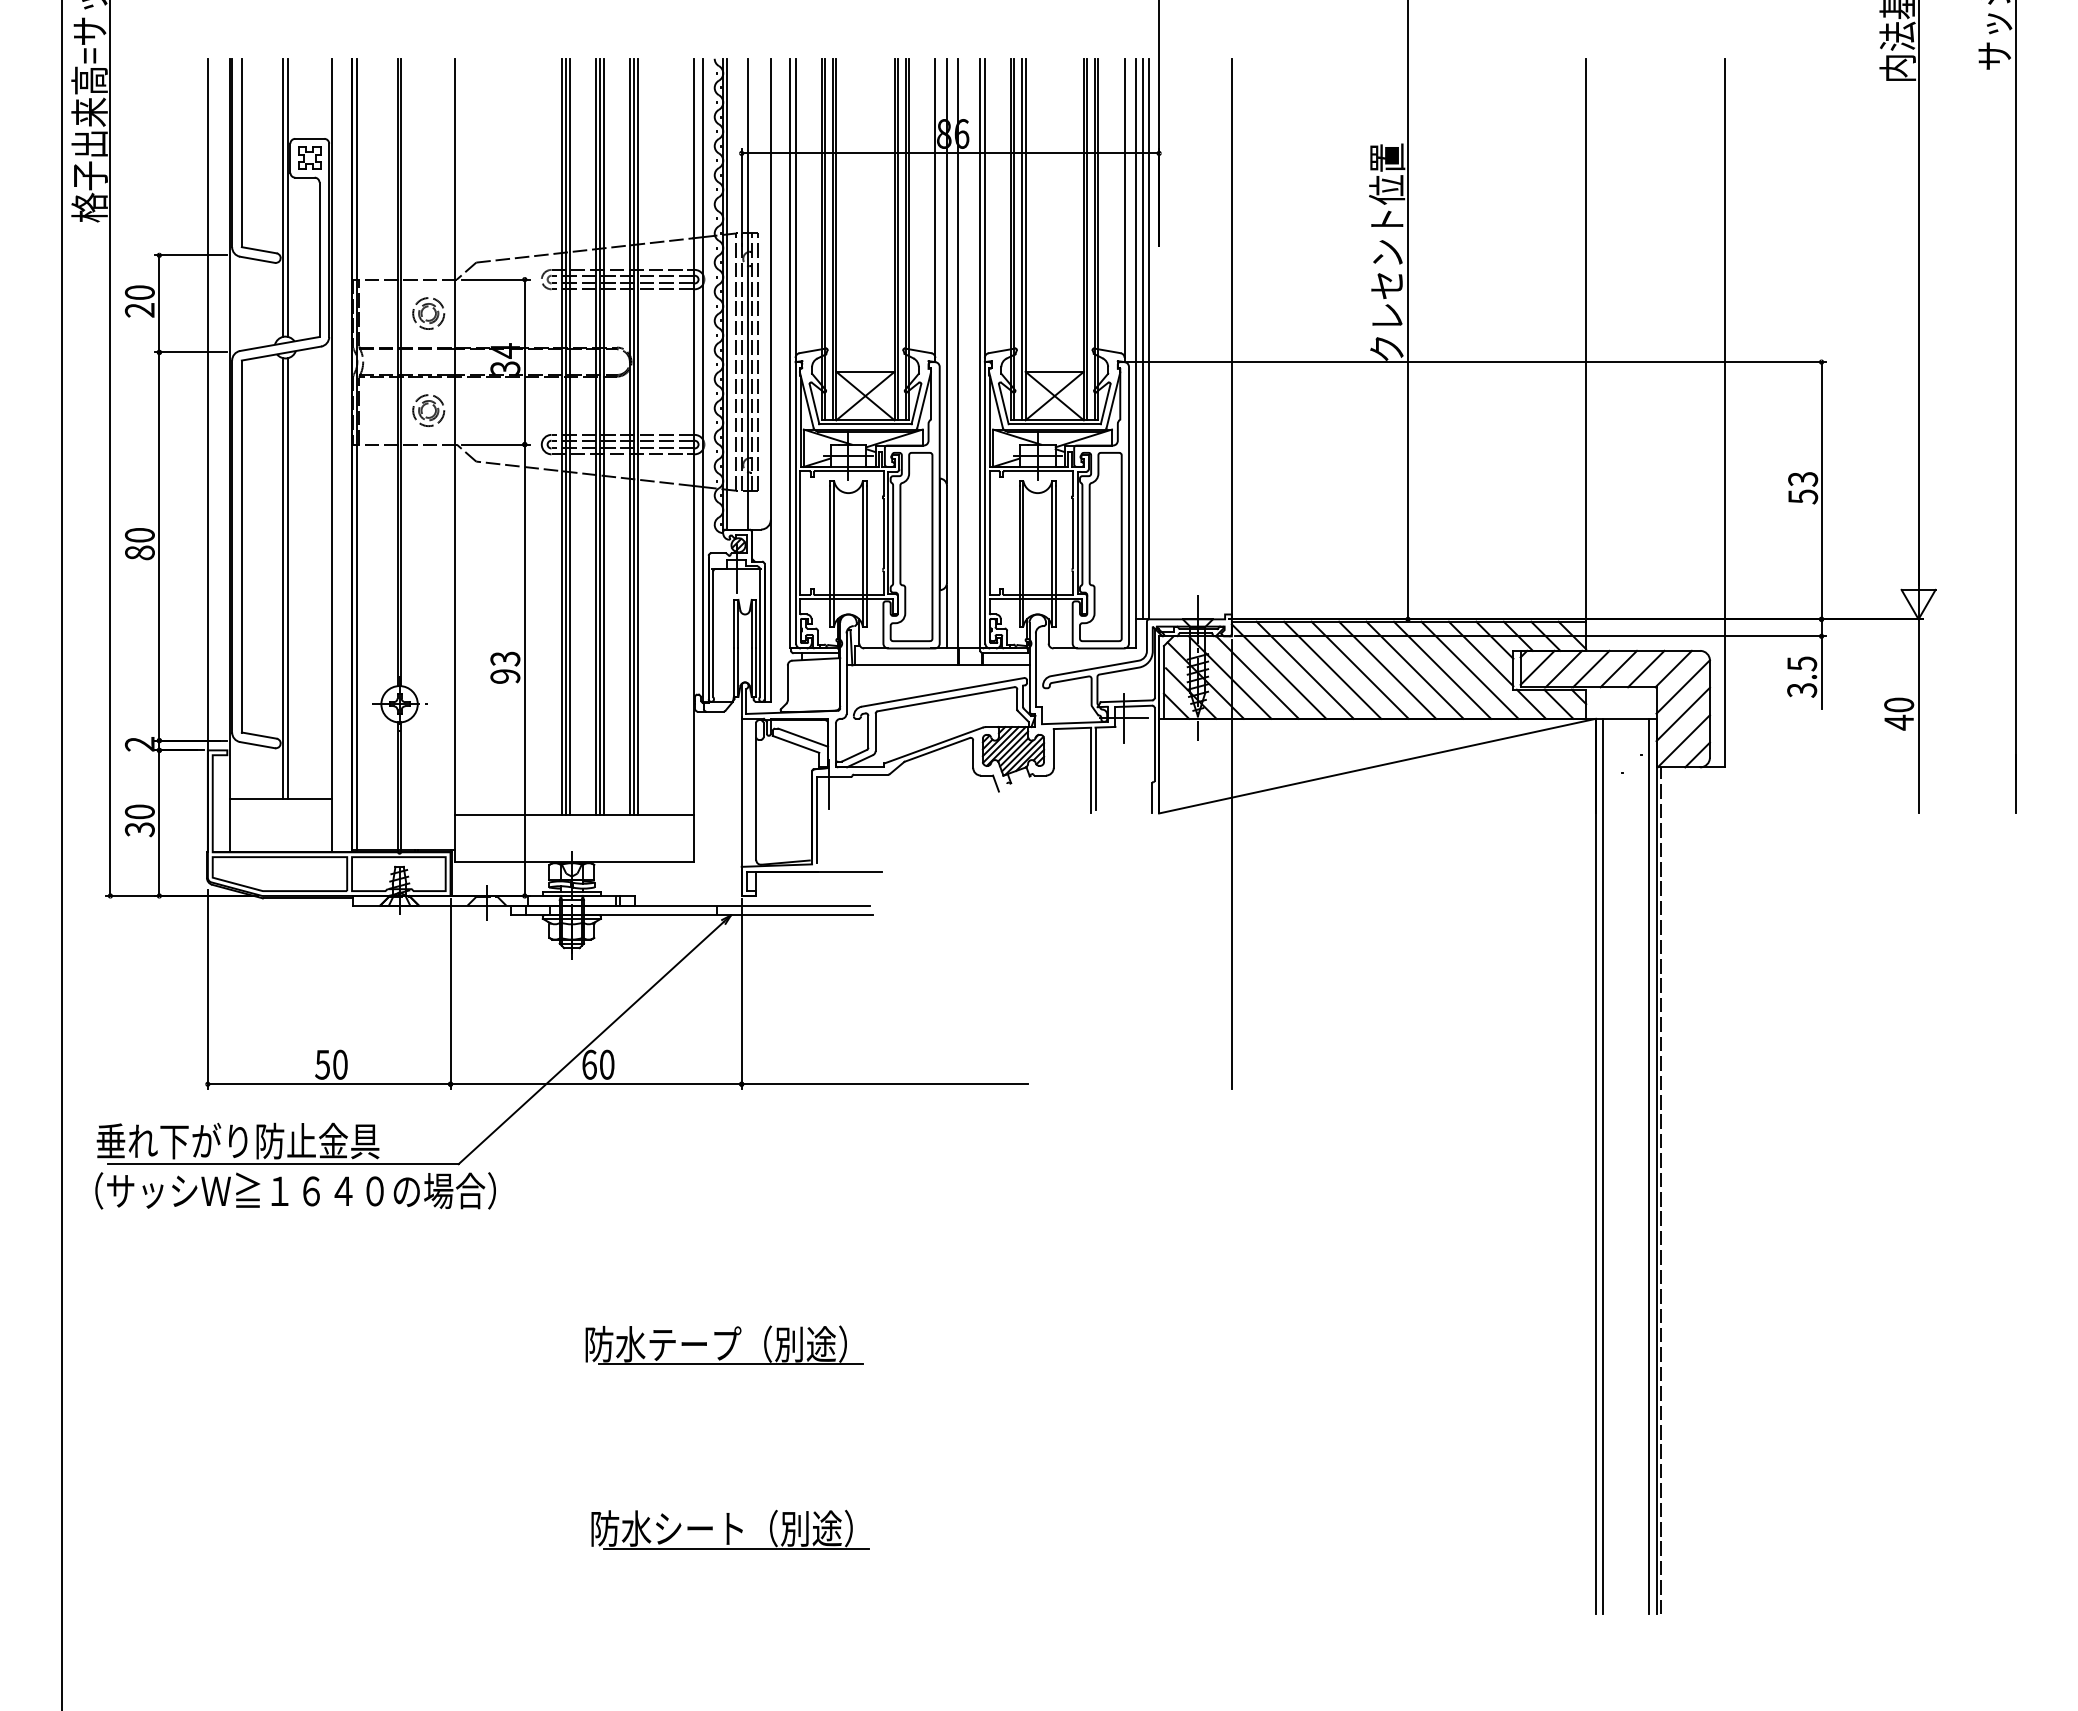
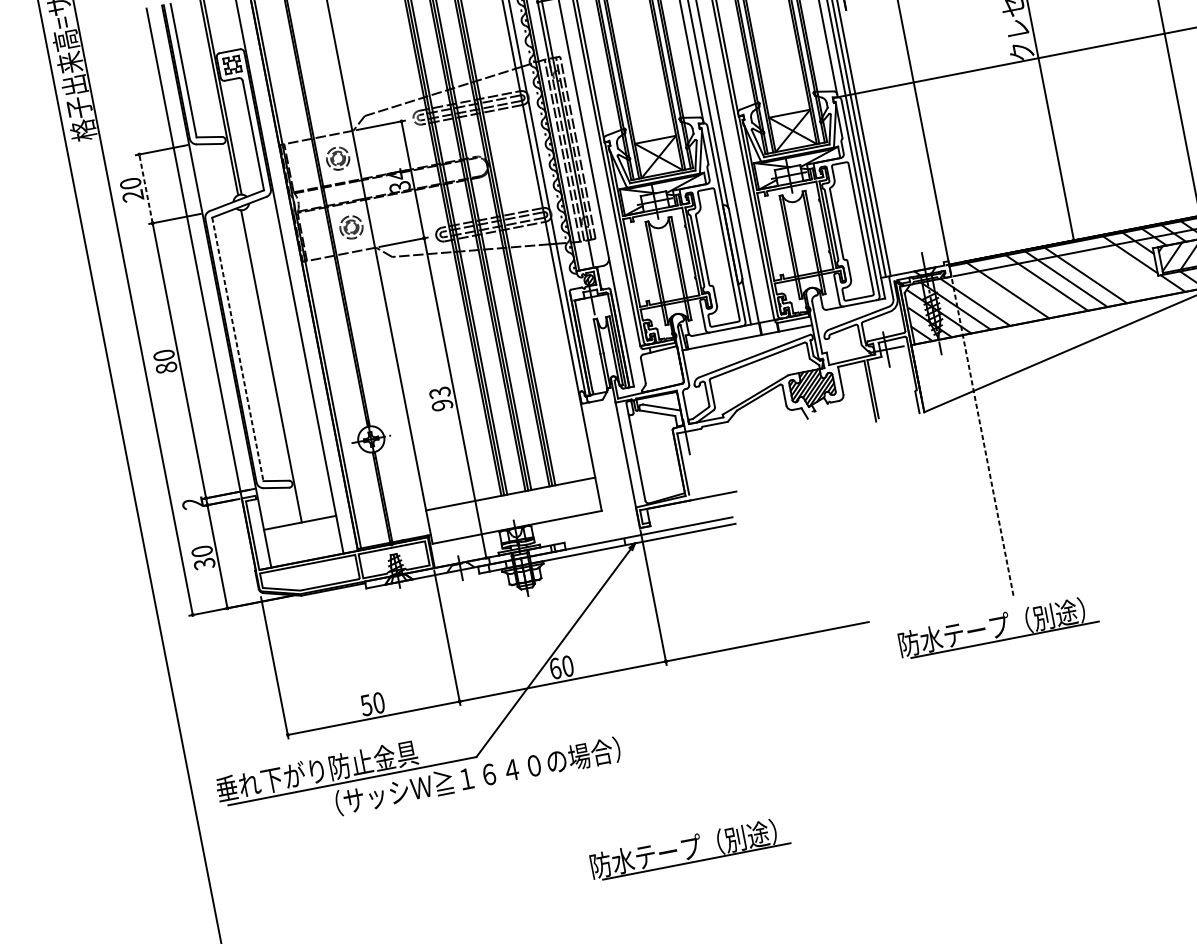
line: (159, 303) -> (146, 188), solid -> dashed
line: (241, 546) -> (237, 349), solid -> dashed
line: (287, 578) -> (274, 365), removed
line: (1332, 669) -> (1027, 286), removed
line: (1442, 669) -> (1105, 271), removed
line: (1469, 669) -> (1124, 267), removed
line: (1278, 671) -> (989, 295), removed
line: (1231, 864) -> (982, 438), solid -> dashed
part: (1208, 1126) -> (1002, 627), added
text: (295, 1190) -> (477, 776), moved

